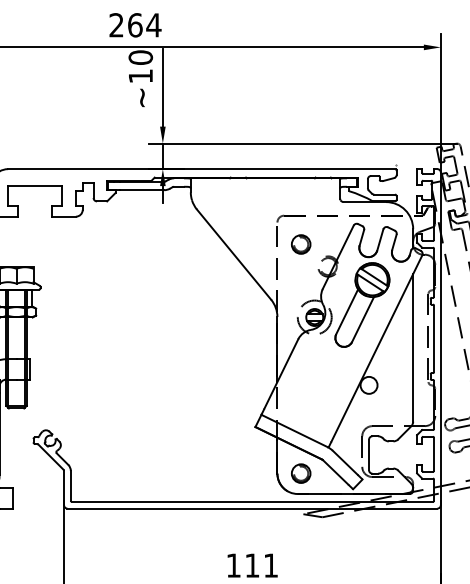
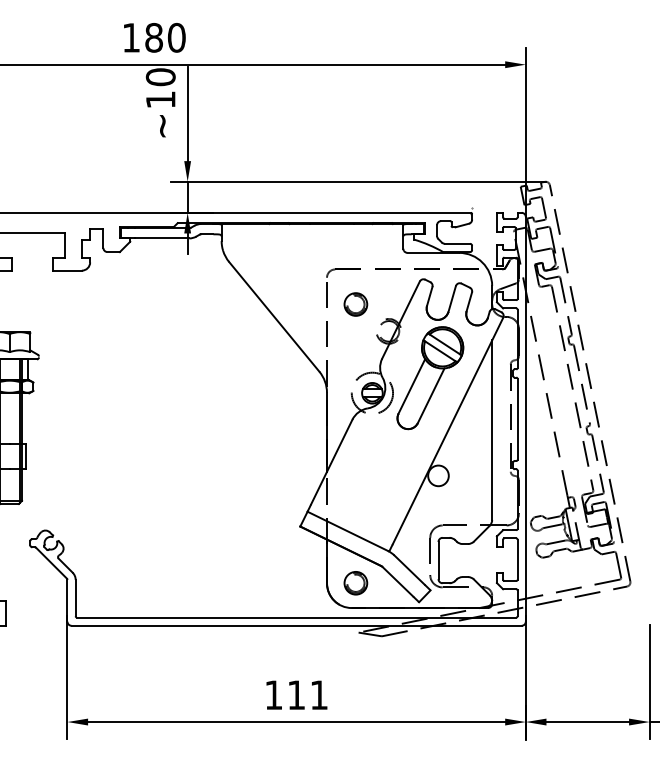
text: (135, 25) -> (154, 37), 264 -> 180

